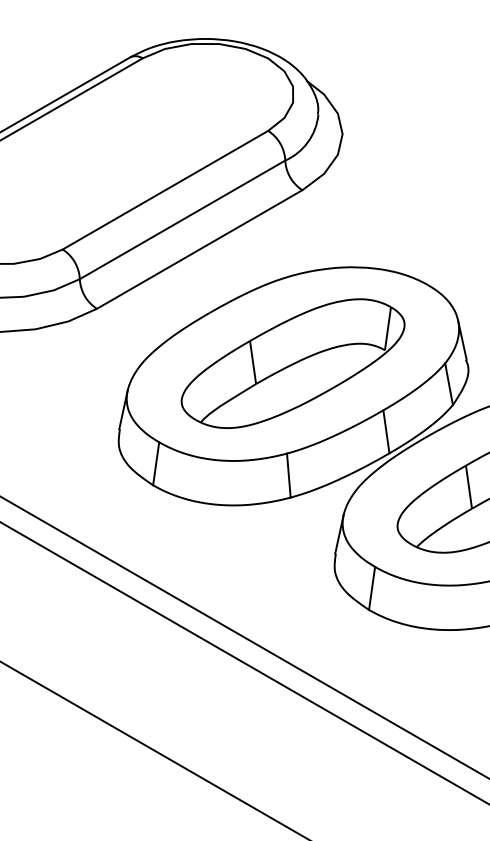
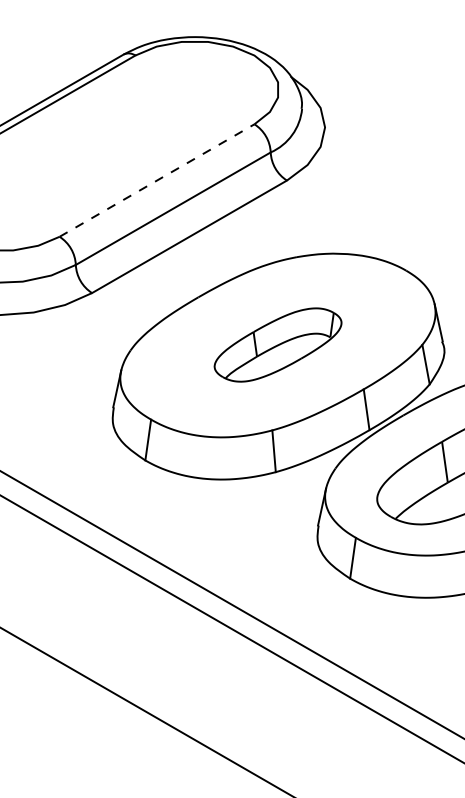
line: (165, 190) -> (157, 180), solid -> dashed
part: (292, 363) -> (277, 344), size x0.6

